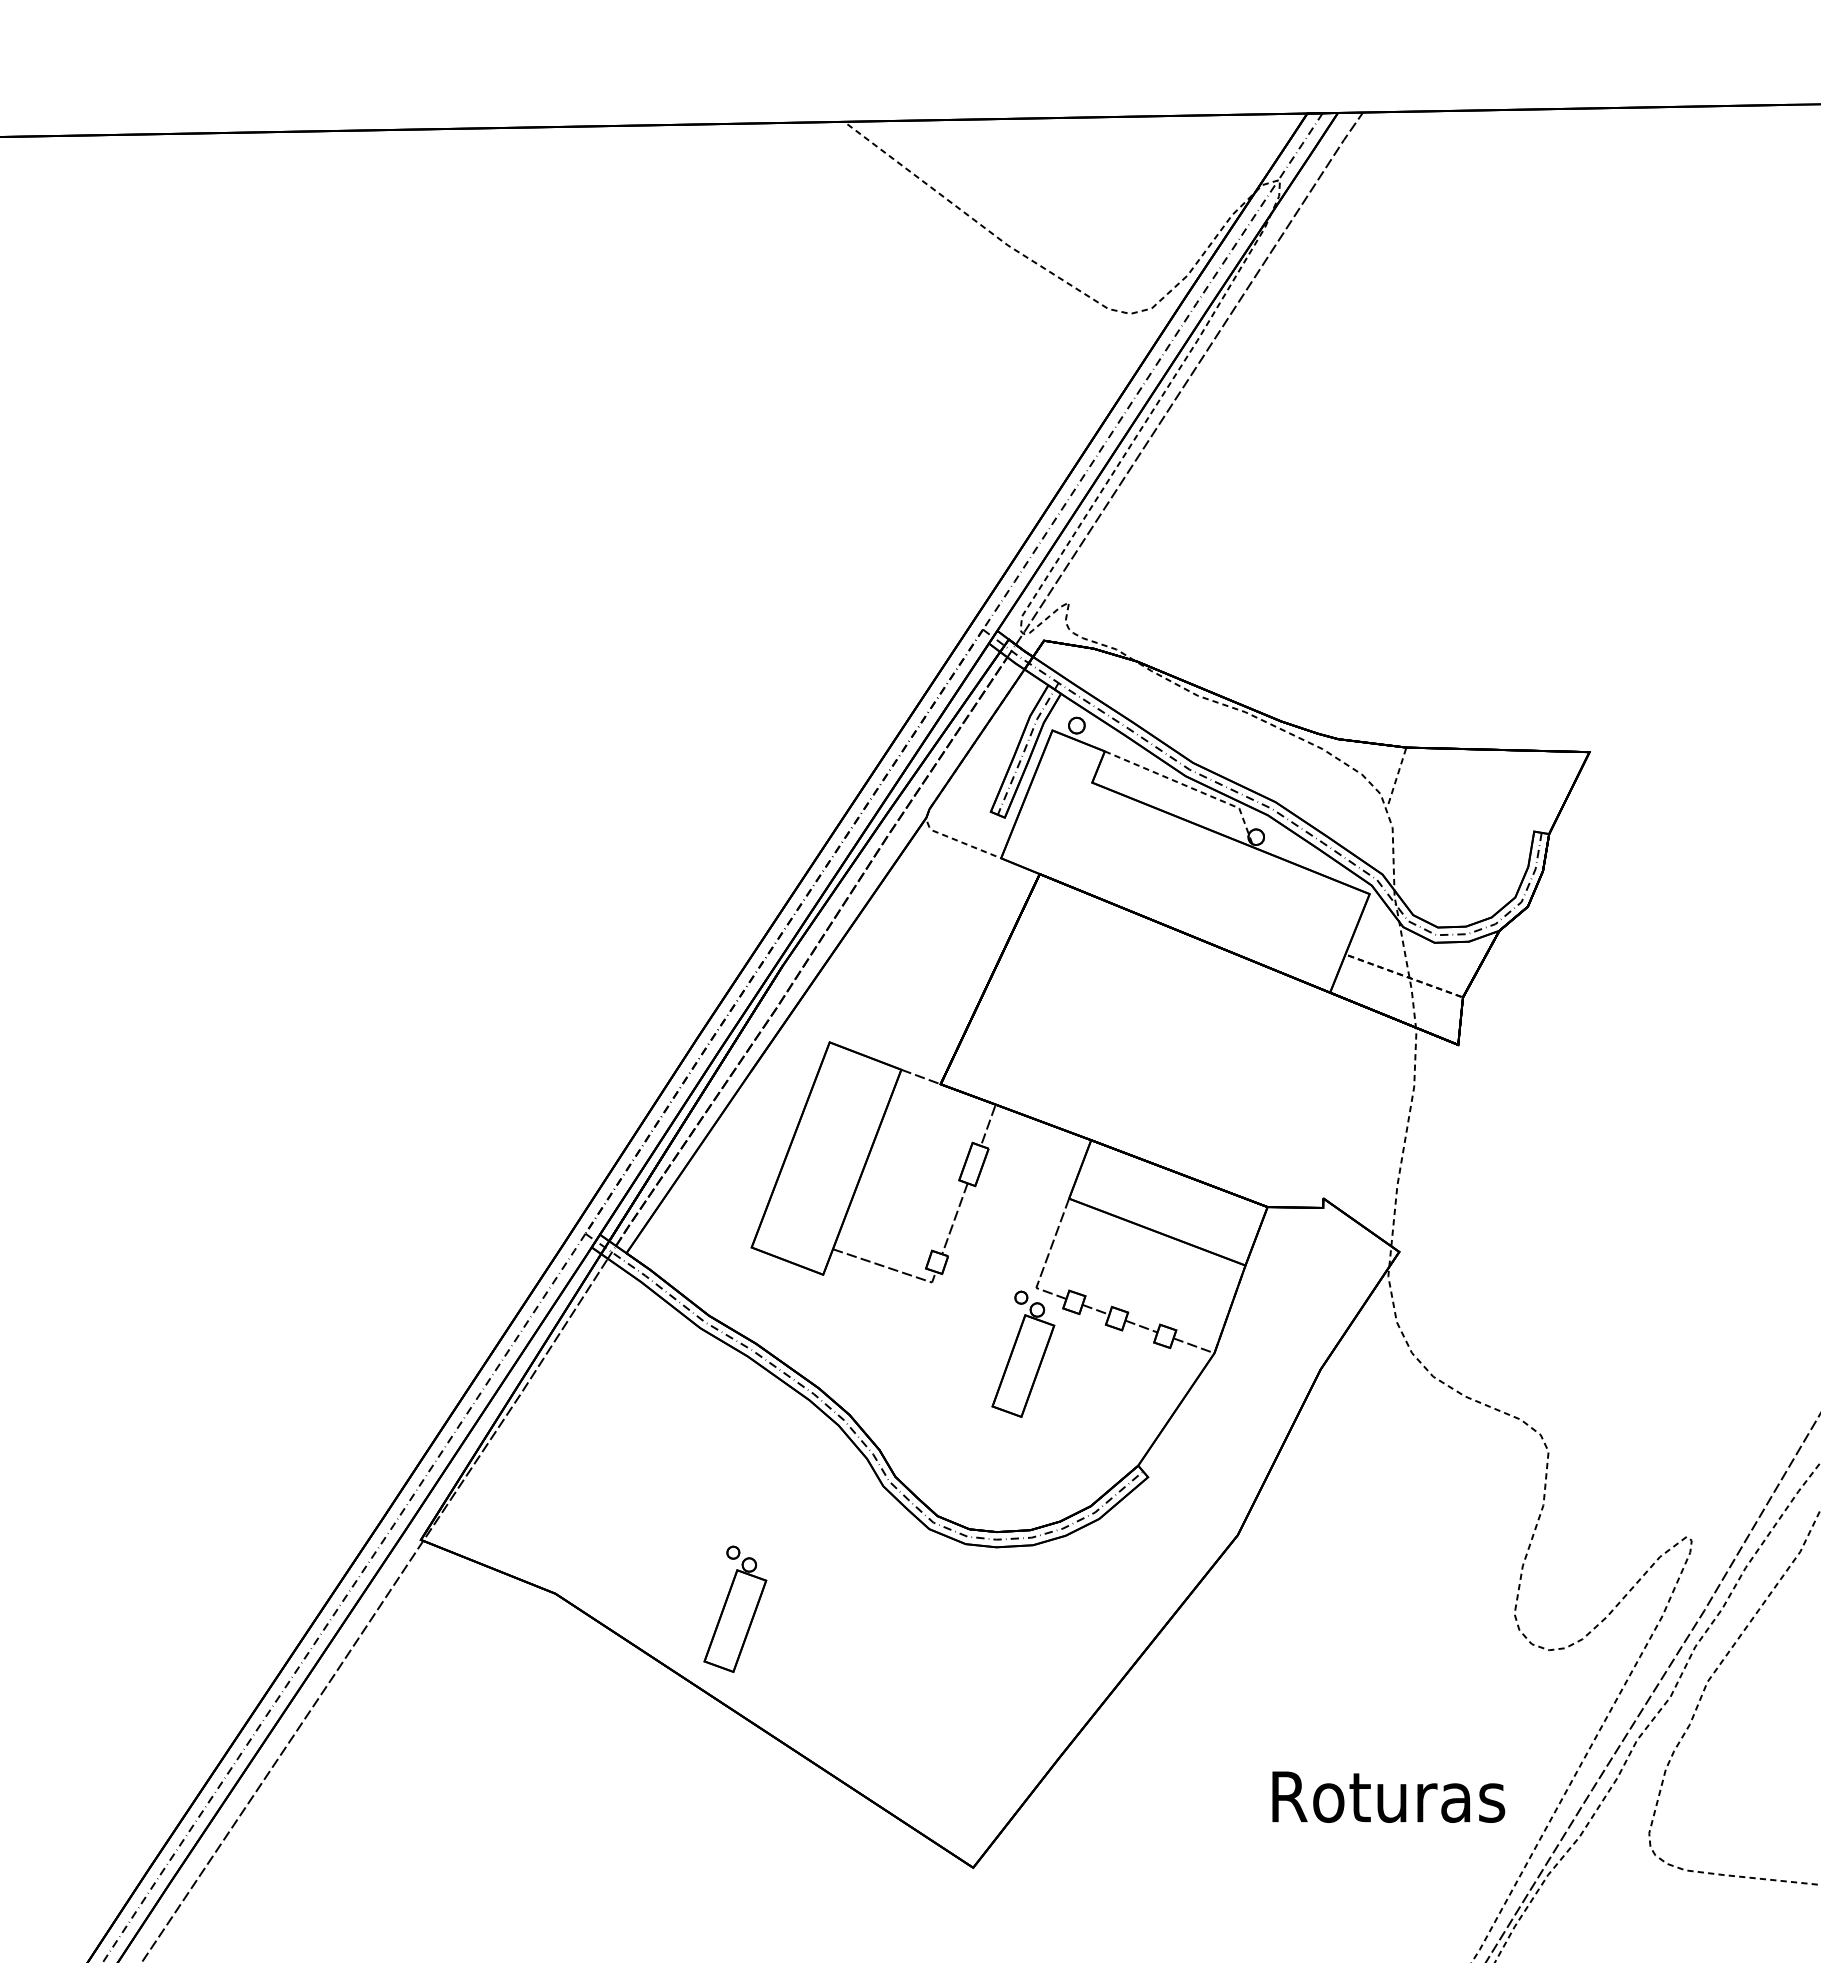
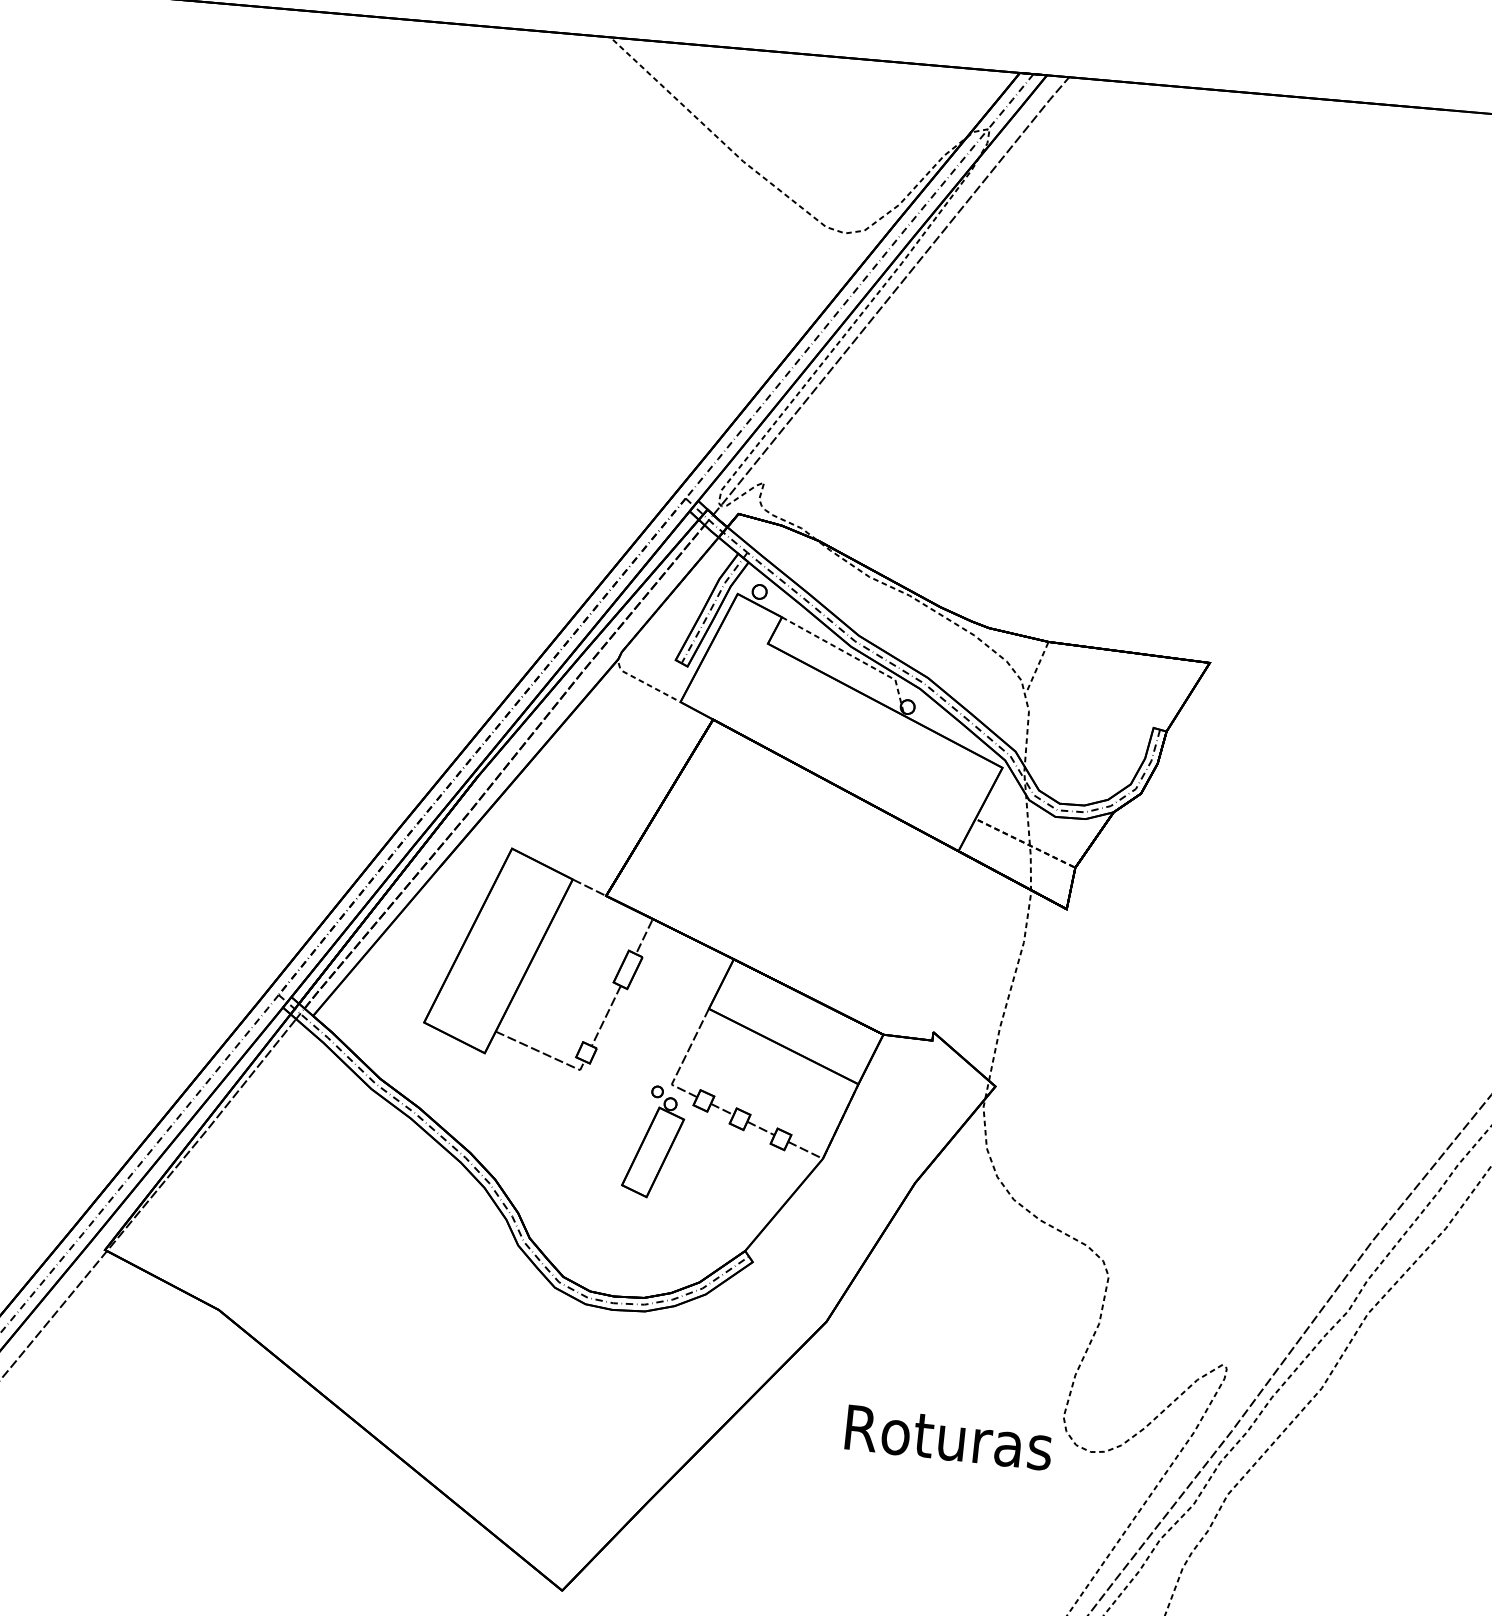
part: (735, 1608) -> (376, 1339), removed
text: (1388, 1796) -> (948, 1437), moved

